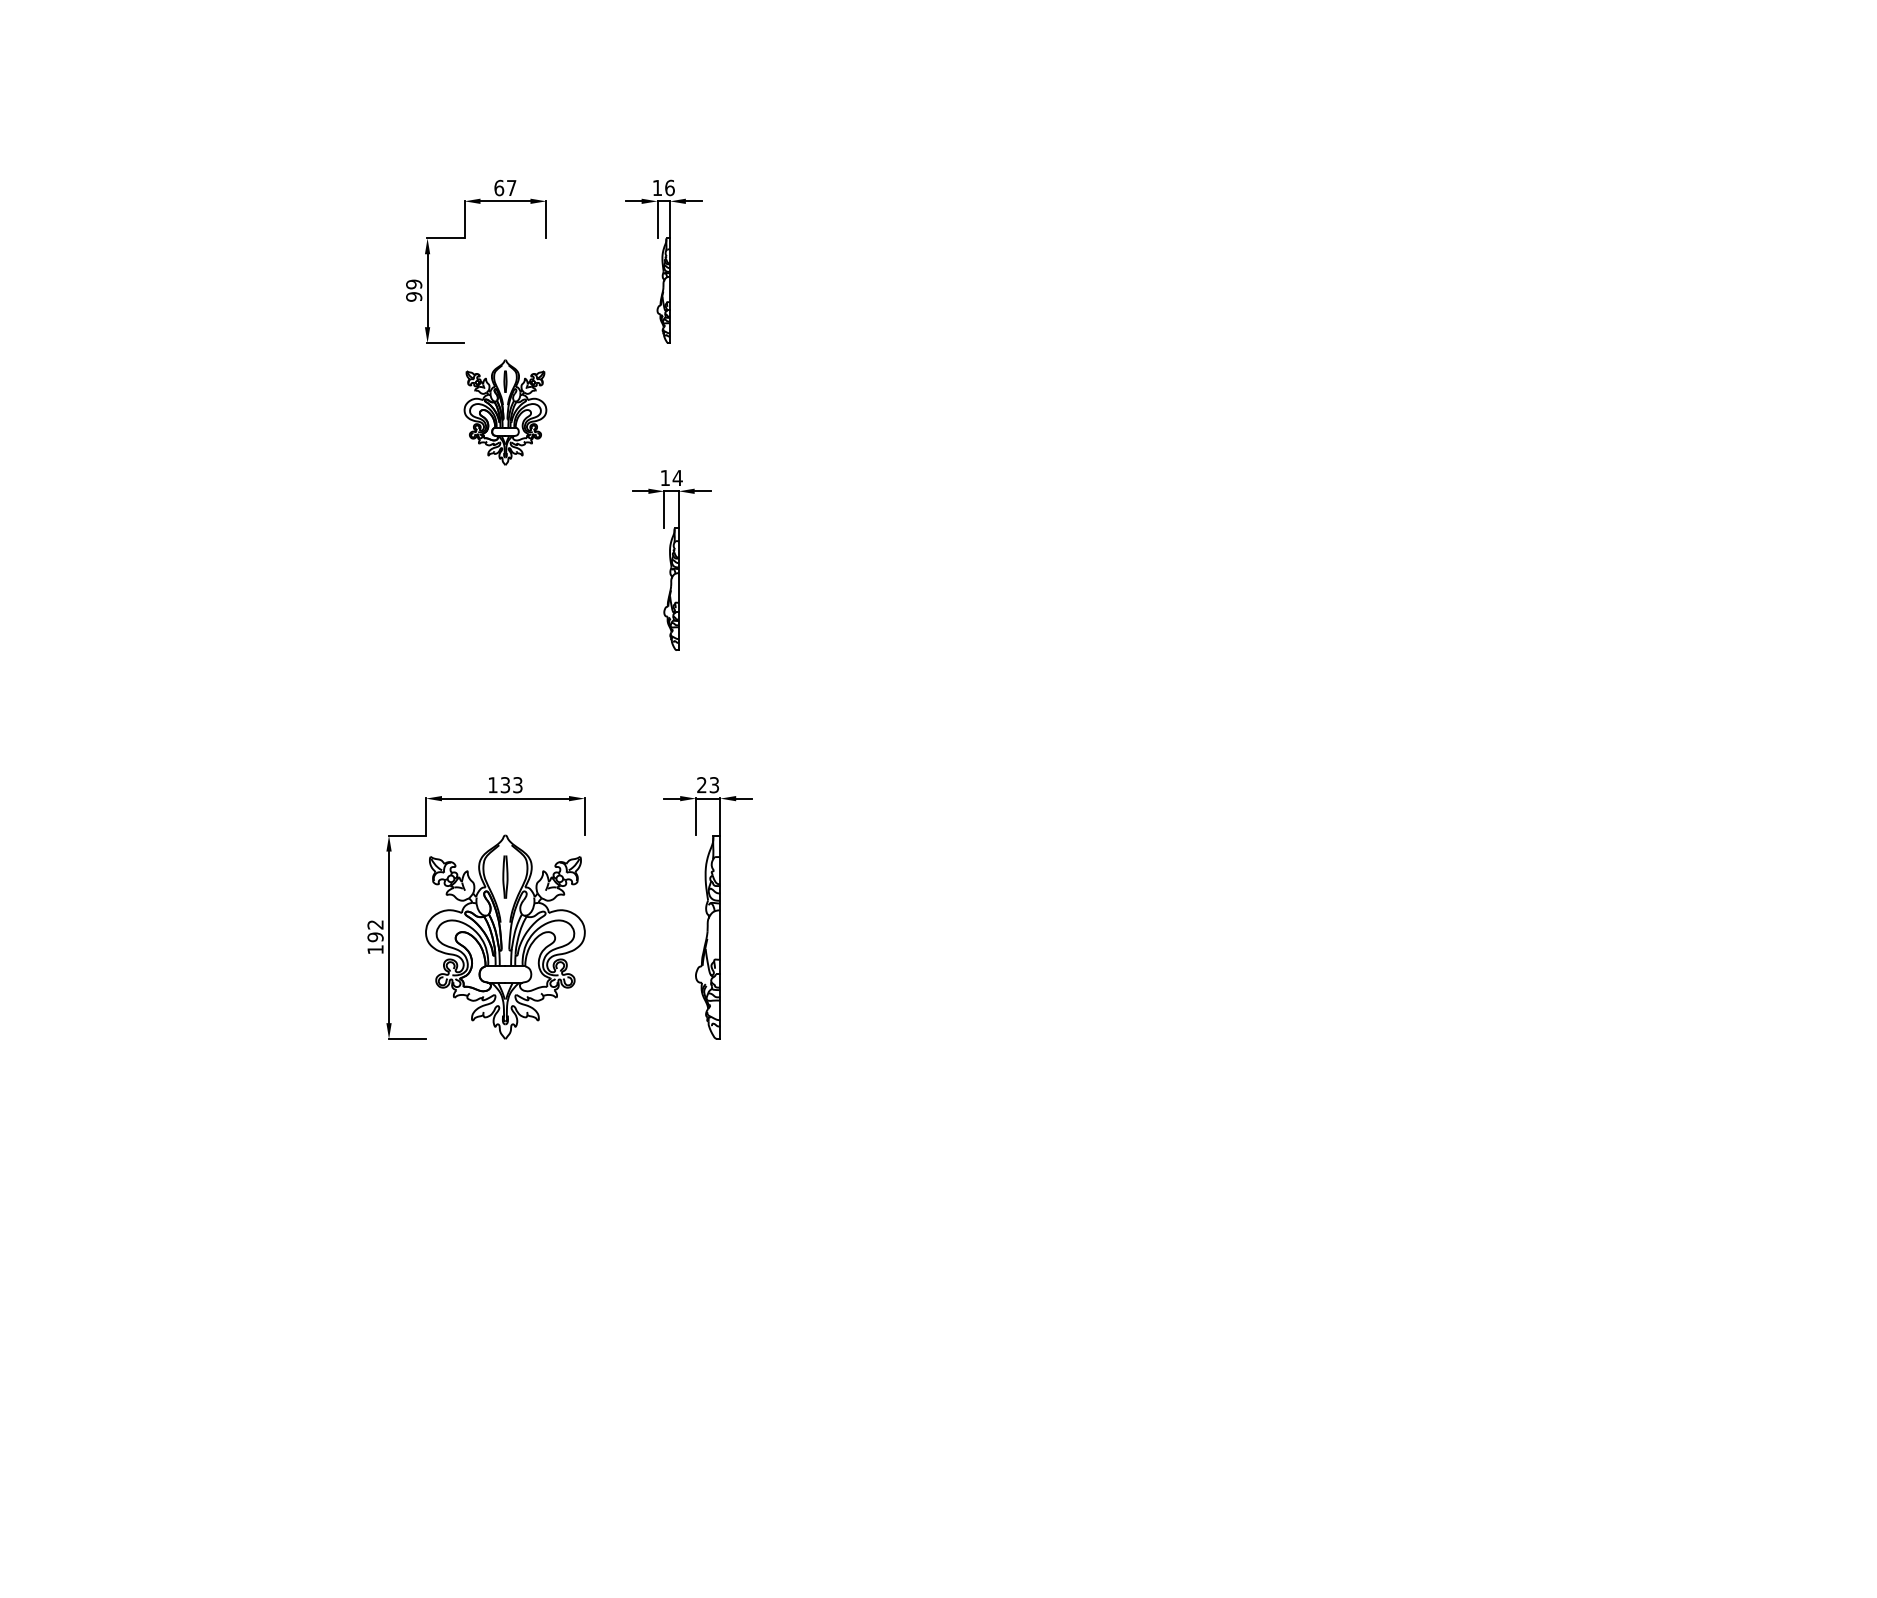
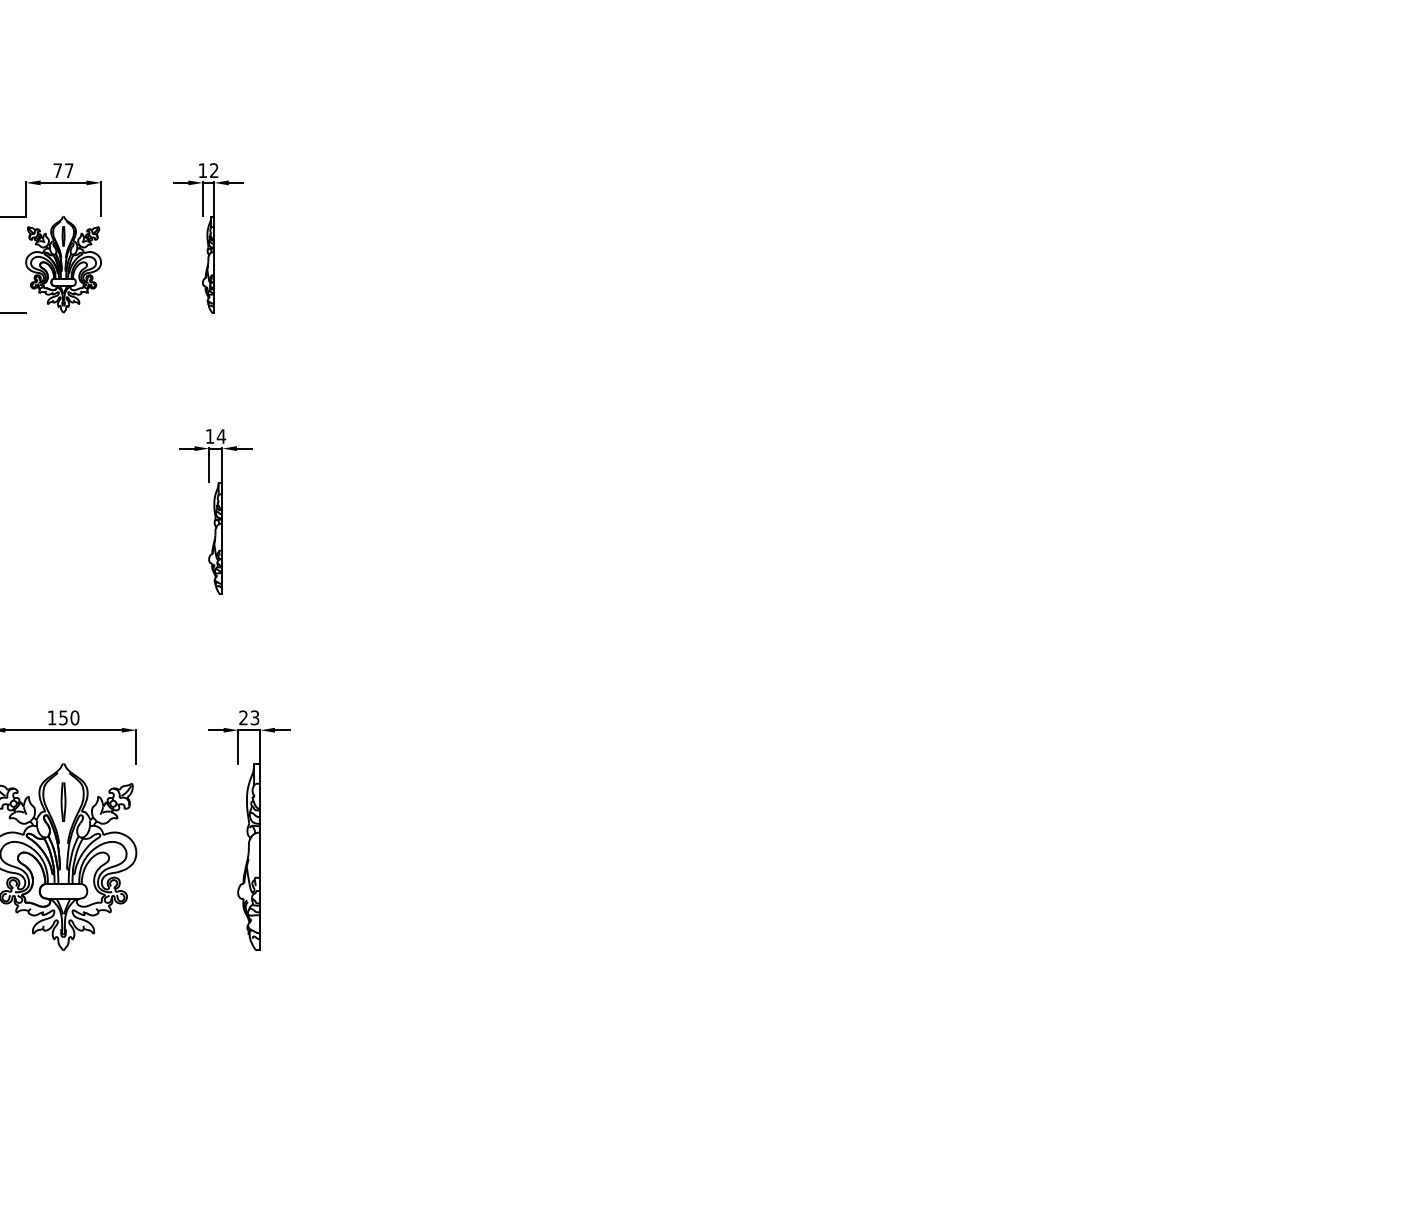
text: (499, 187) -> (58, 170), 67 -> 77
text: (669, 187) -> (213, 170), 16 -> 12
part: (505, 412) -> (63, 264), moved
text: (511, 785) -> (69, 718), 133 -> 150

